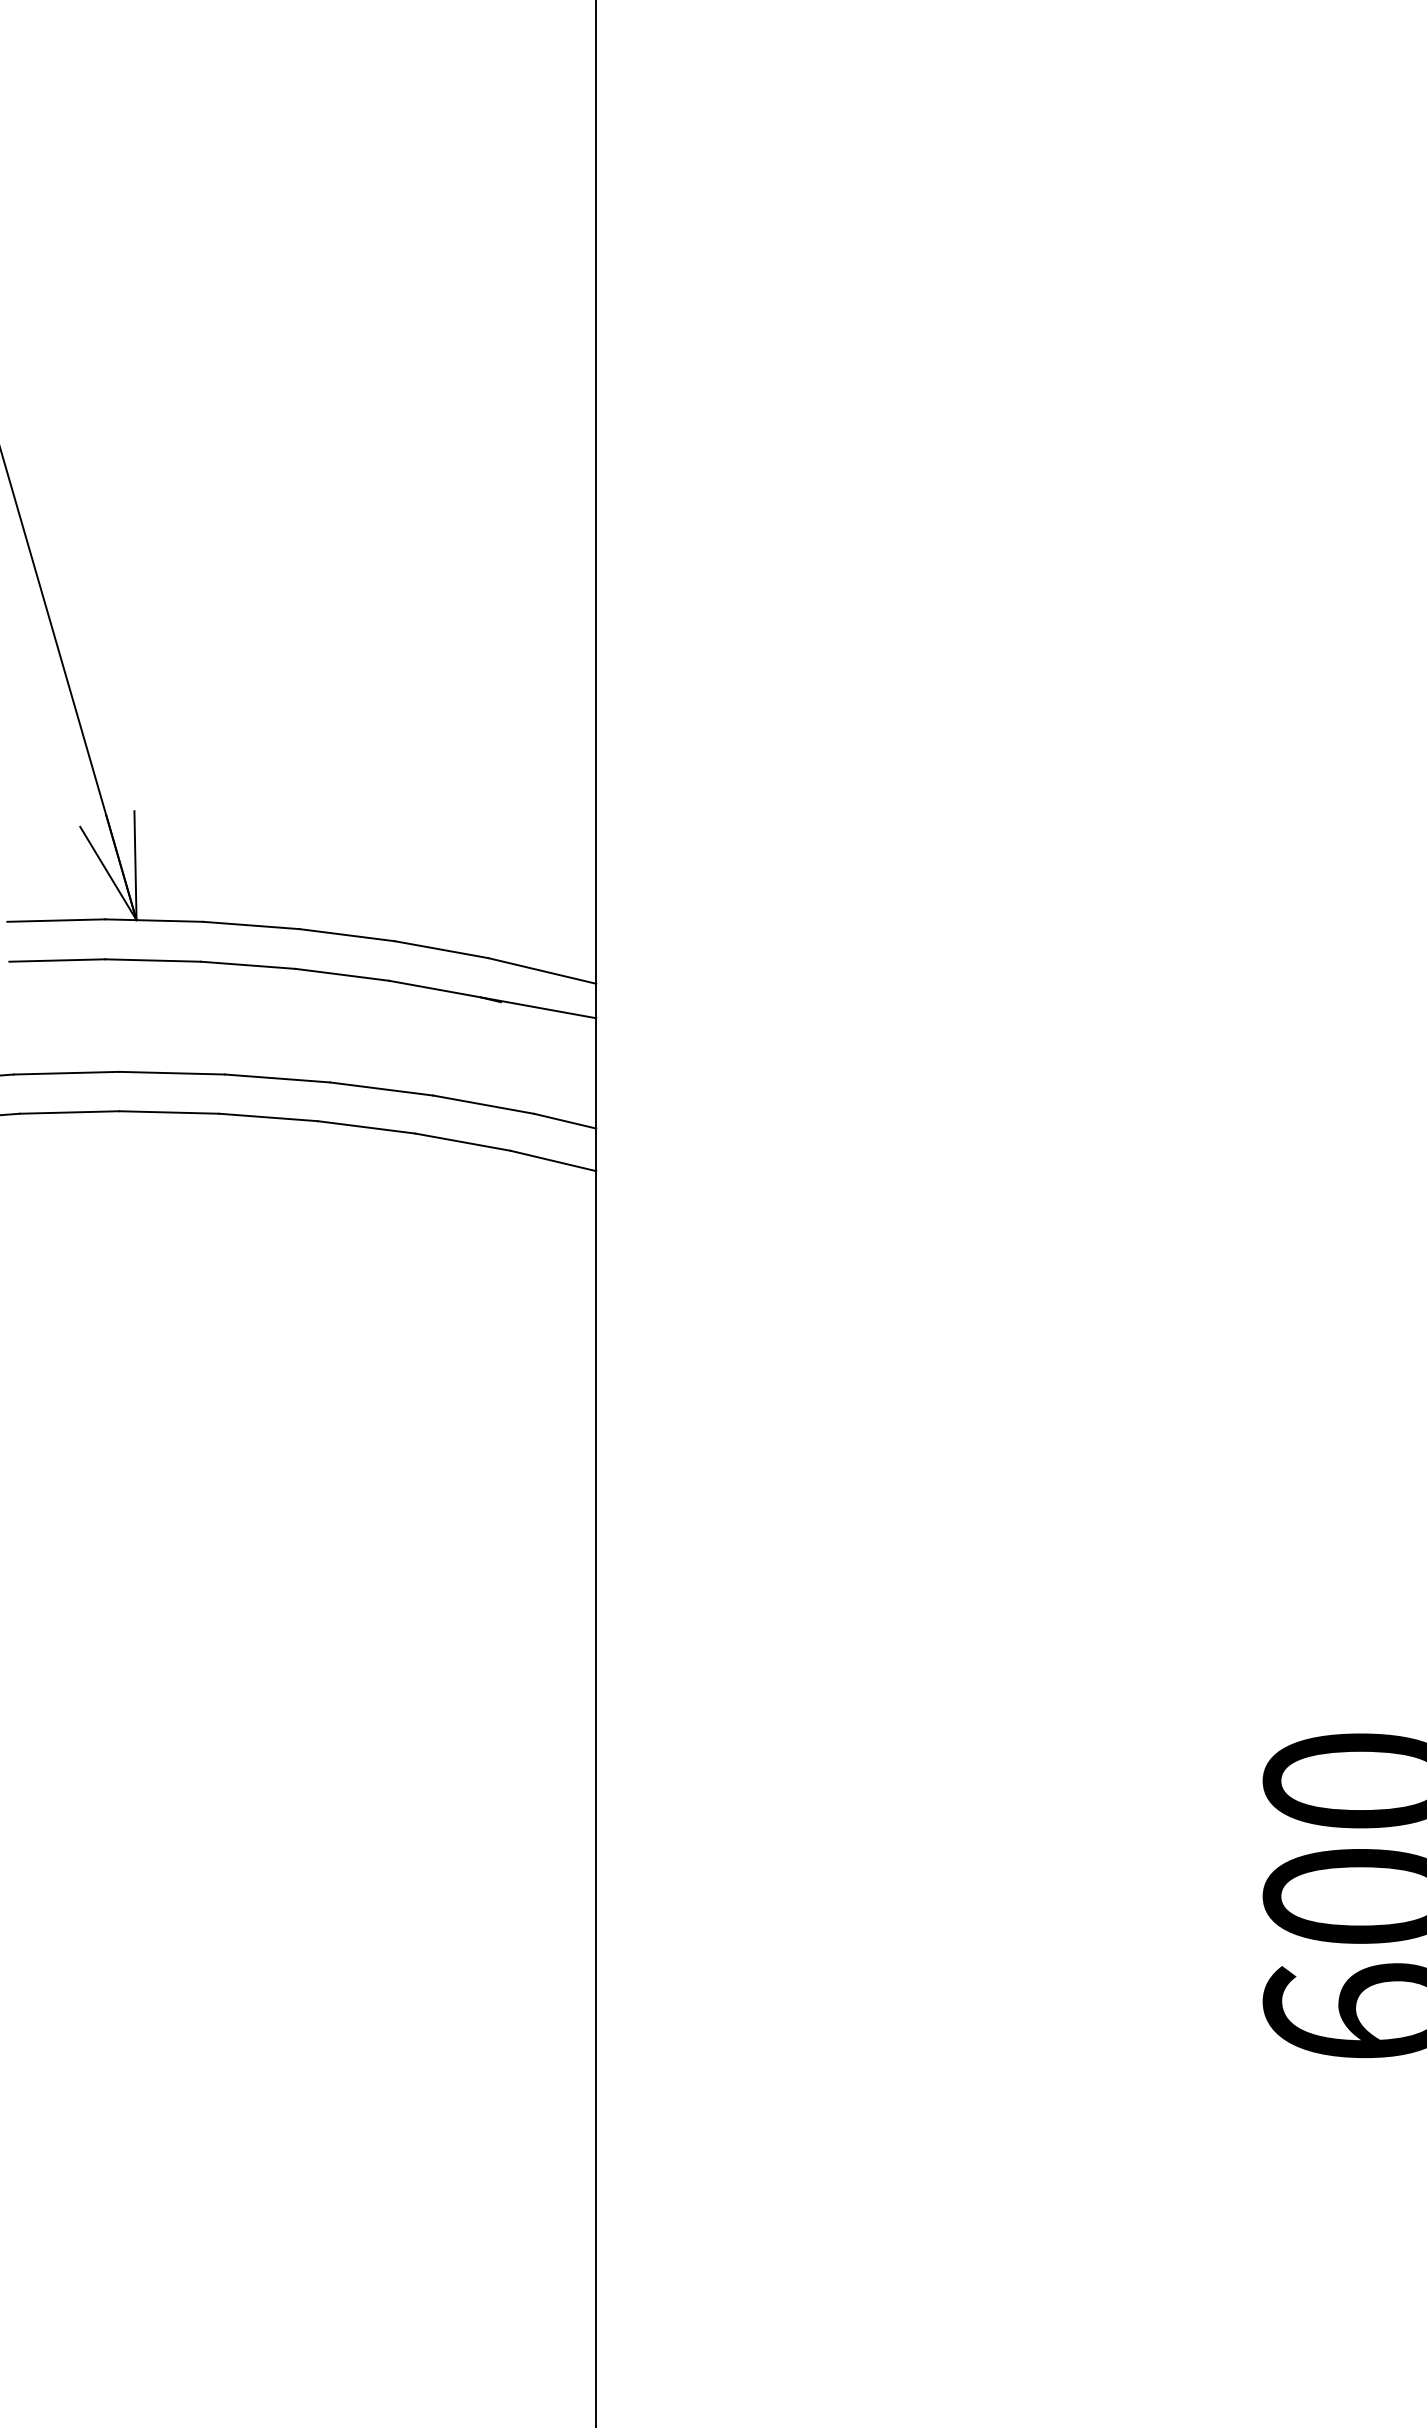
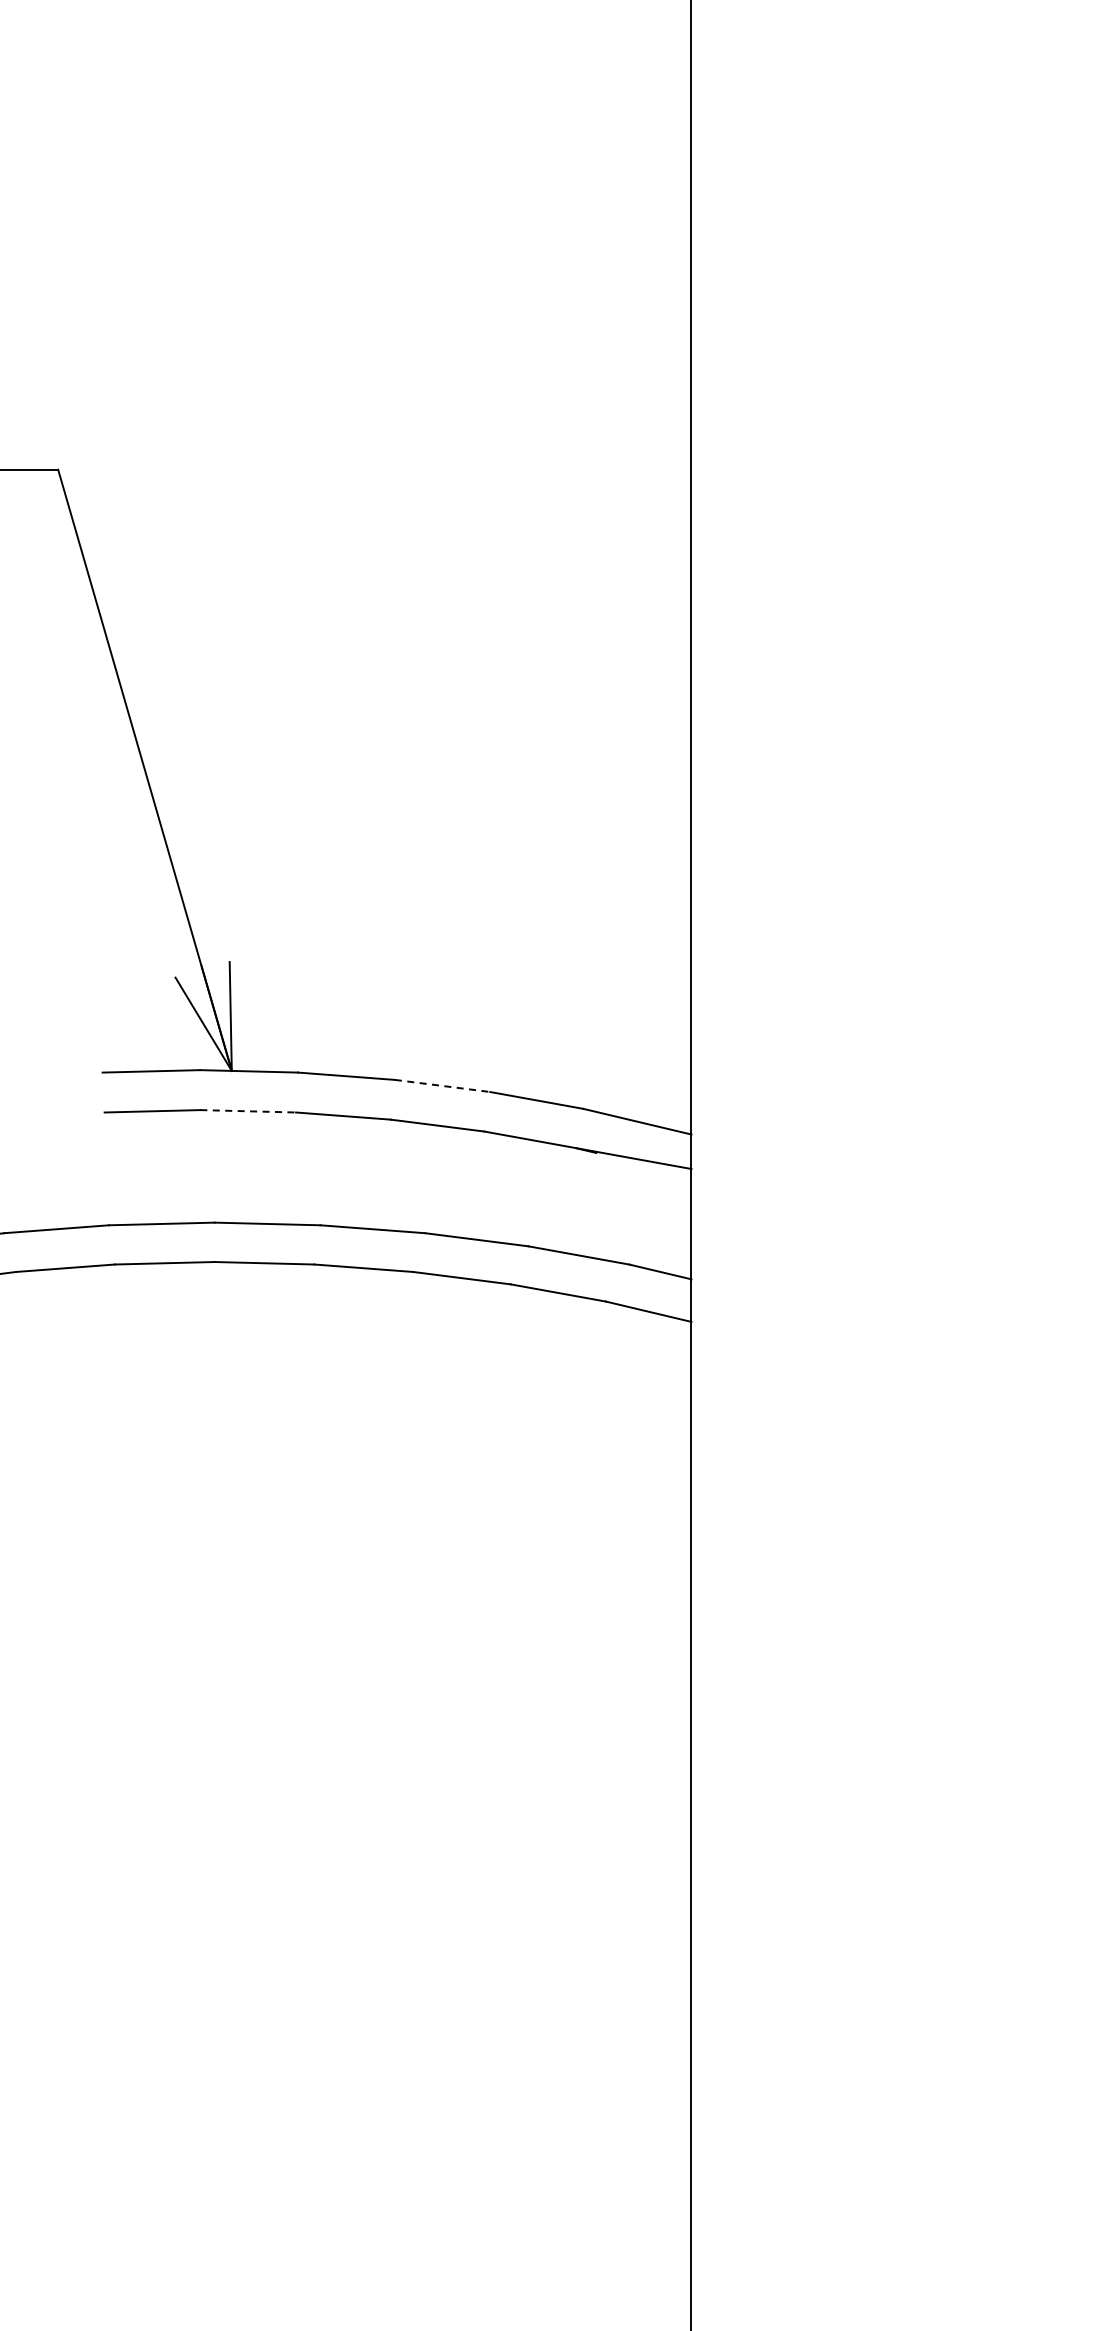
line: (347, 935) -> (442, 1086), solid -> dashed
line: (152, 960) -> (247, 1111), solid -> dashed

